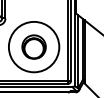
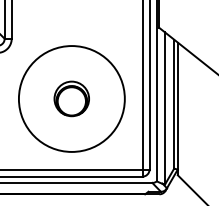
part: (33, 46) -> (70, 97), size x0.7

